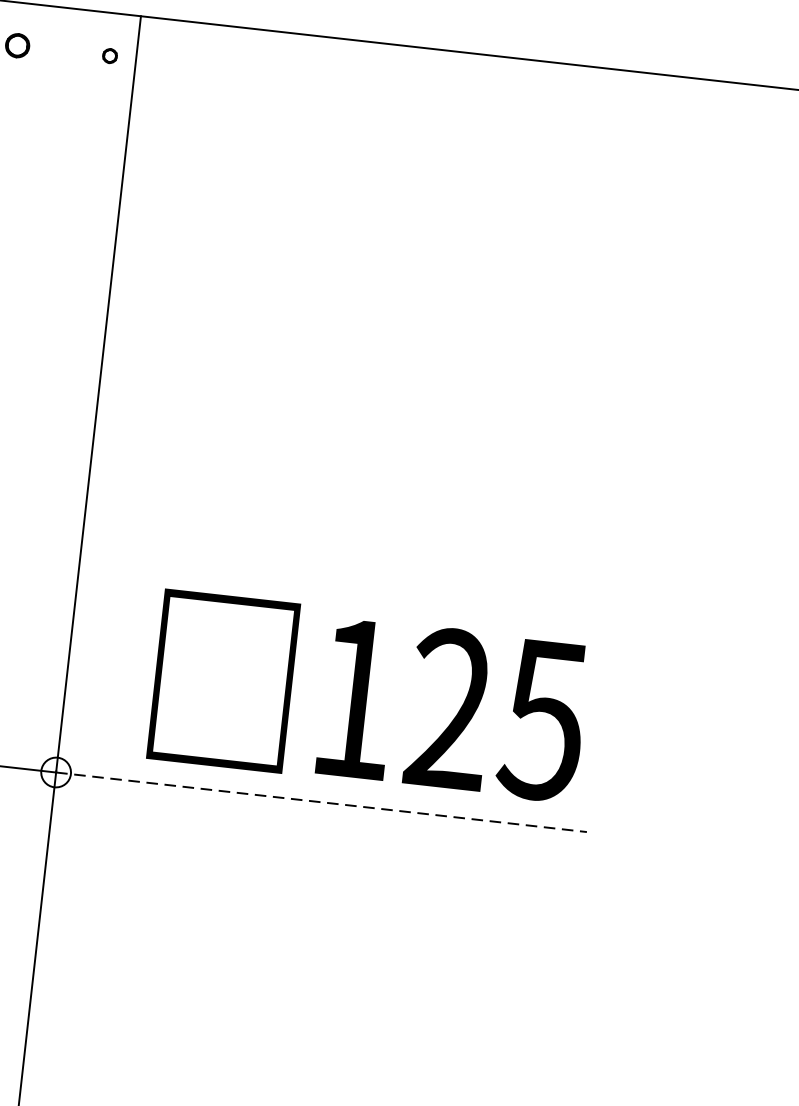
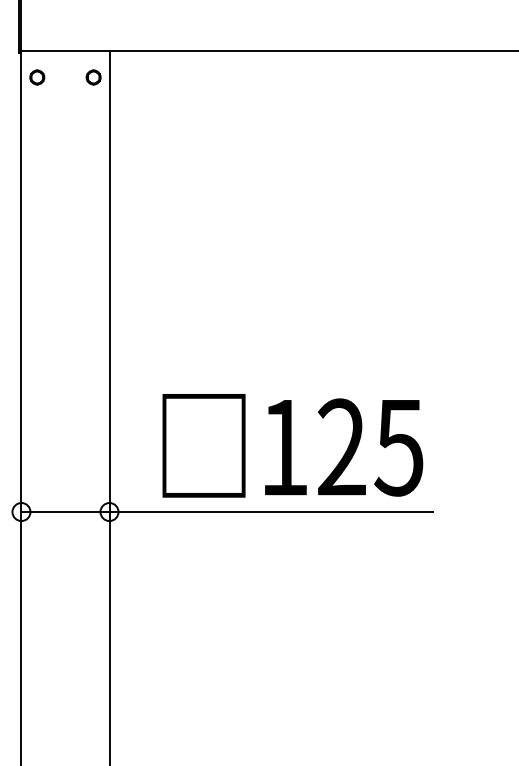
circle: (109, 56) -> (93, 77), size x1.67
line: (322, 803) -> (271, 512), dashed -> solid

